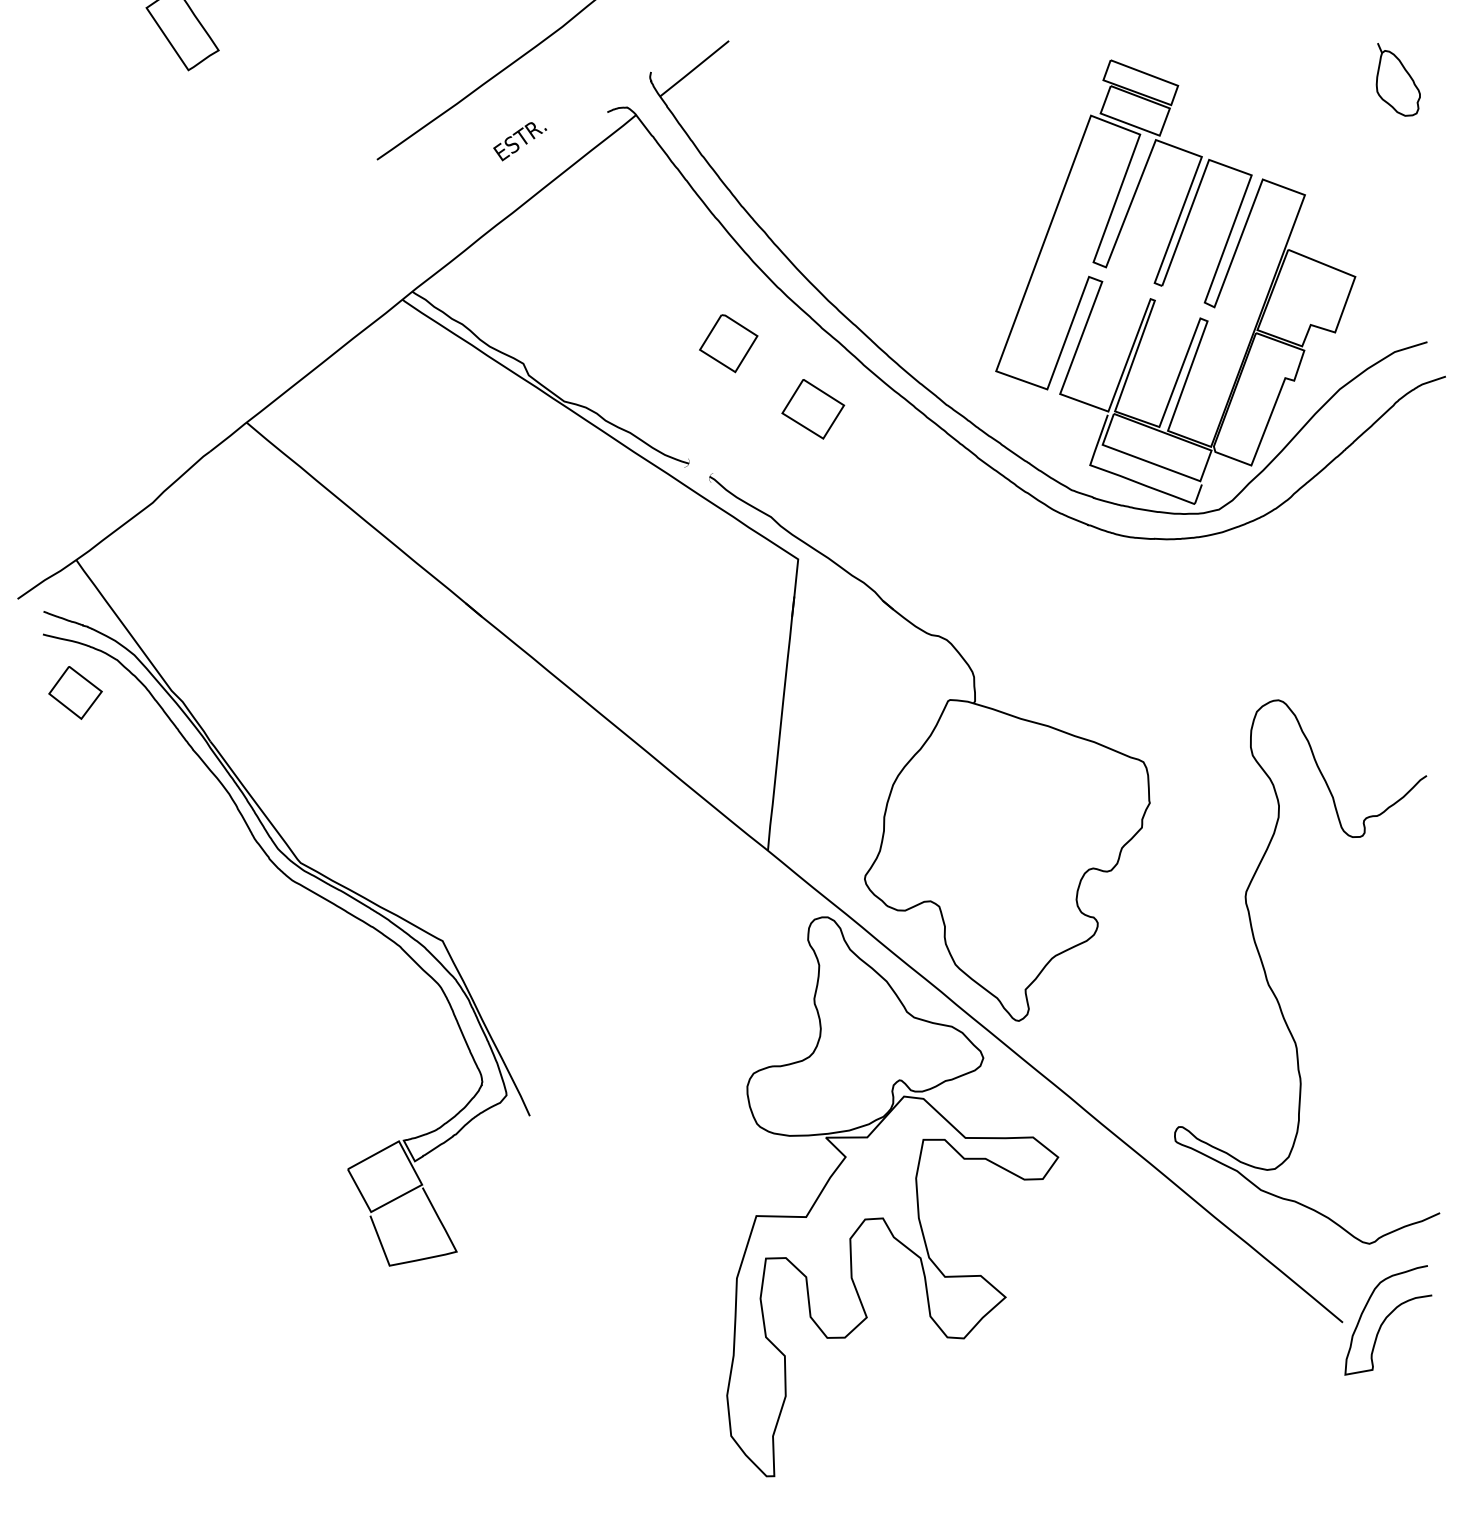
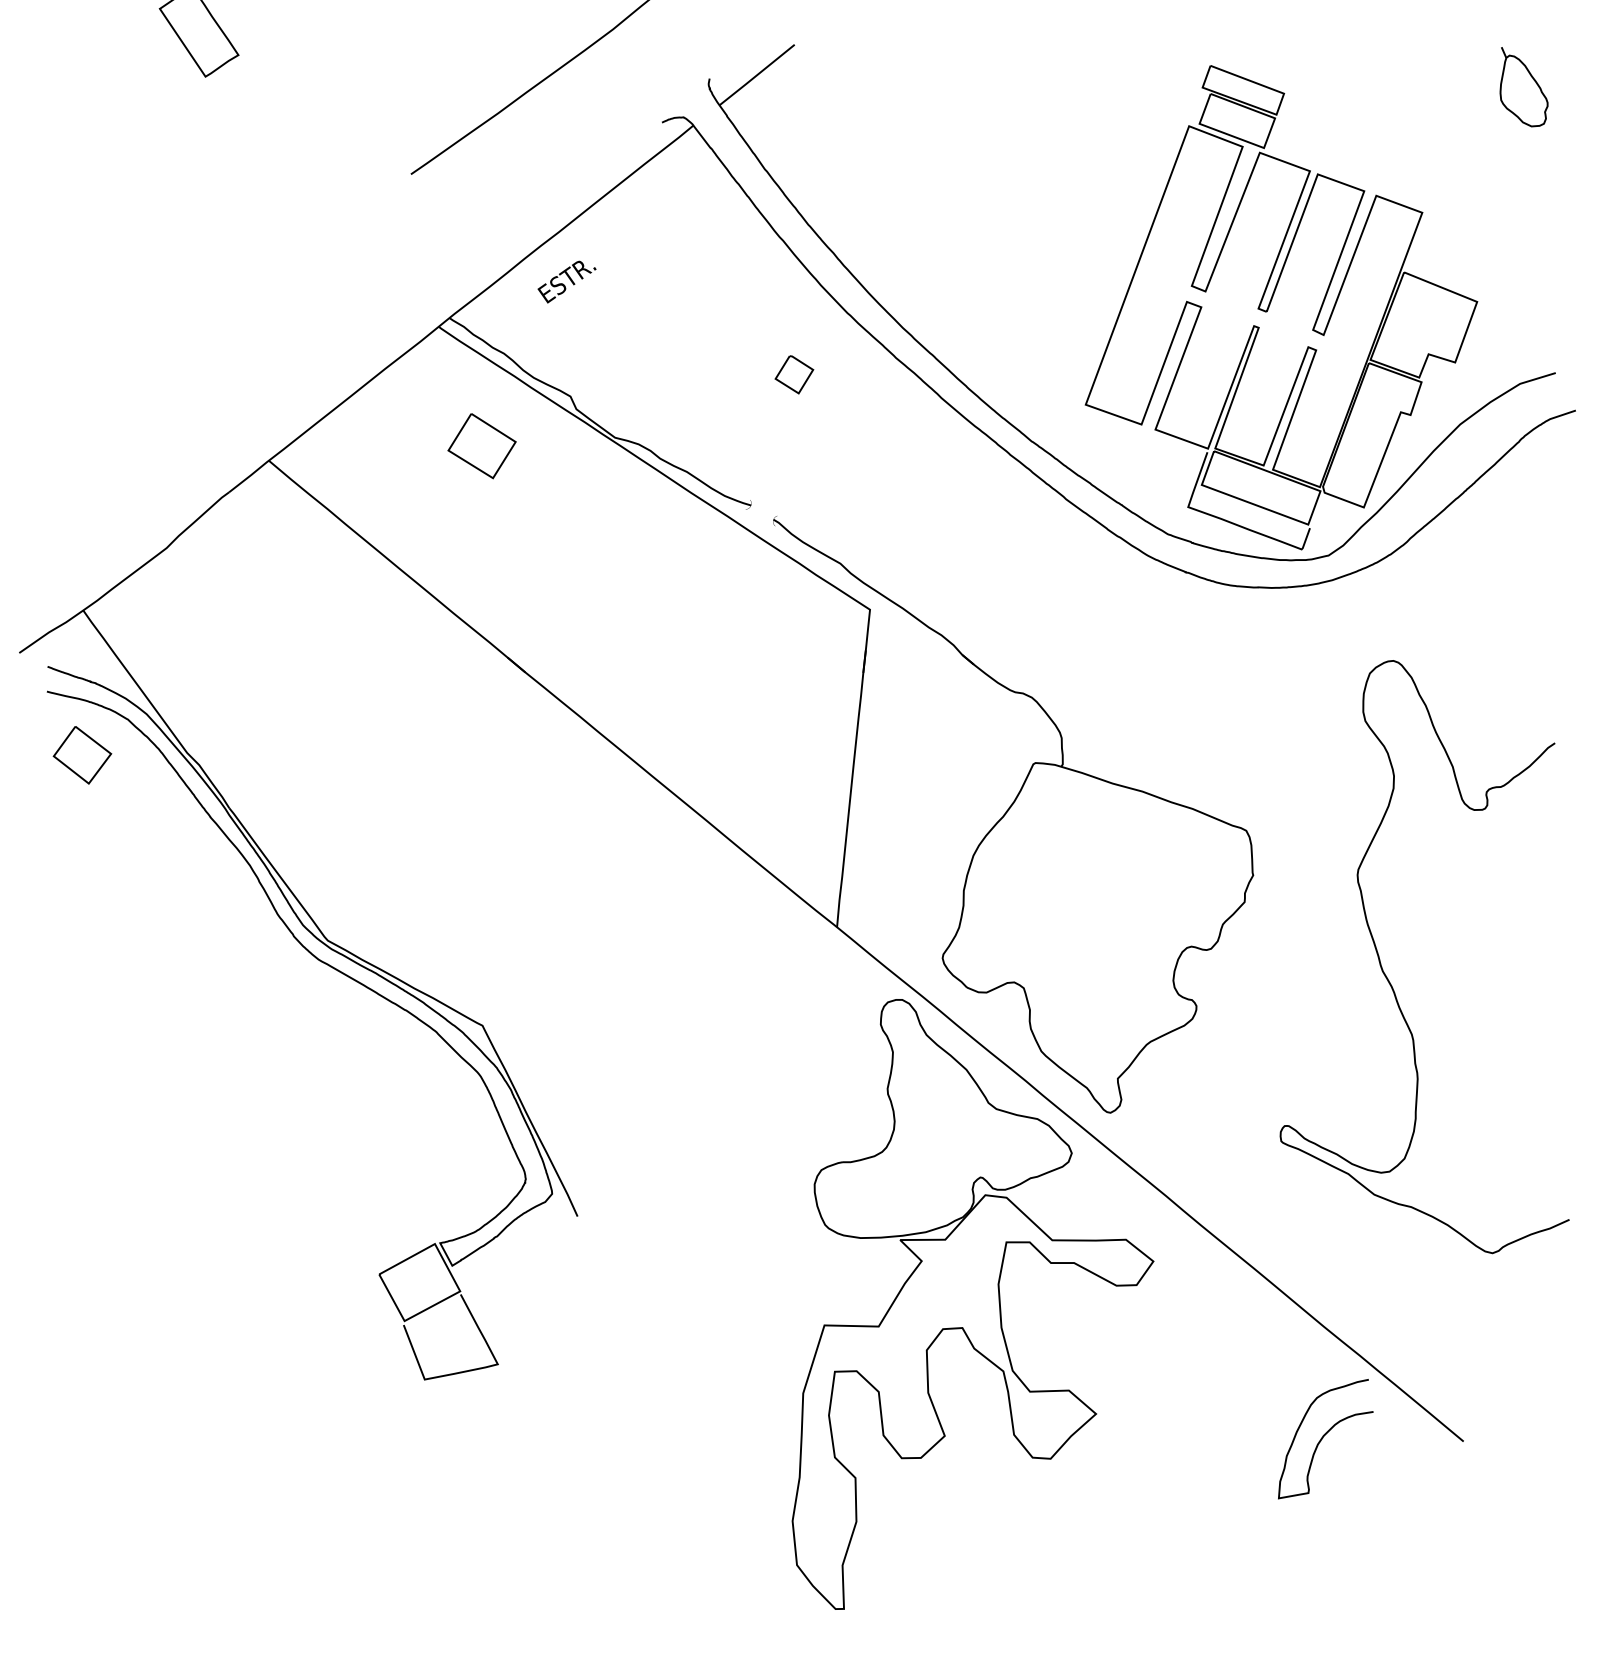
text: (519, 141) -> (566, 281), moved
part: (728, 343) -> (794, 374), size x0.6
part: (813, 409) -> (482, 446), moved
curve: (1274, 992) -> (1389, 979), moved
curve: (1386, 1319) -> (1323, 1438), moved

